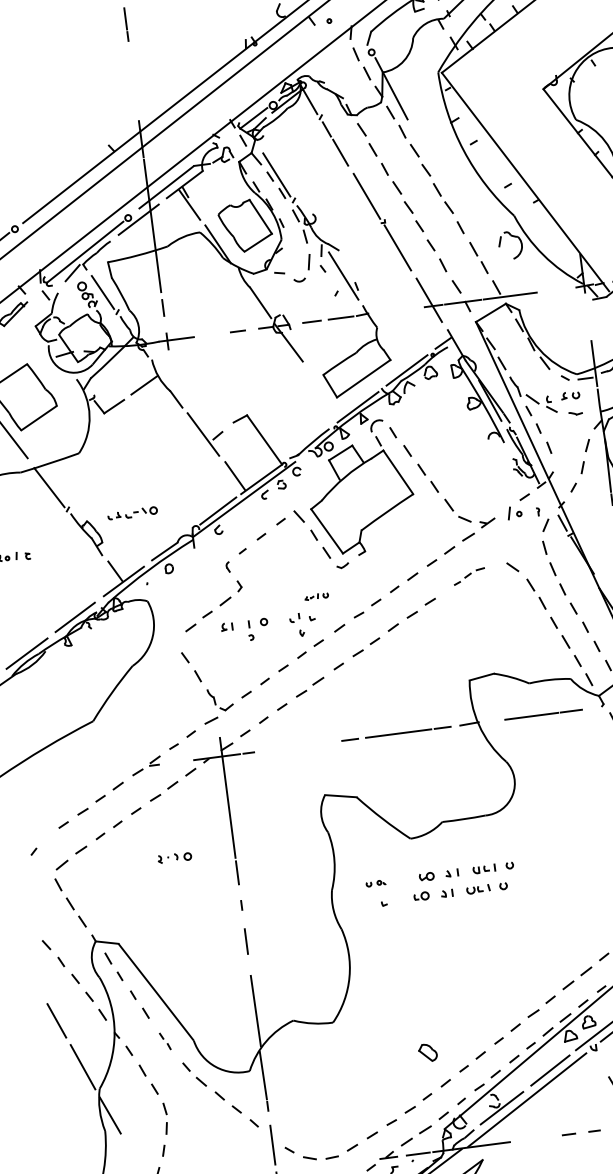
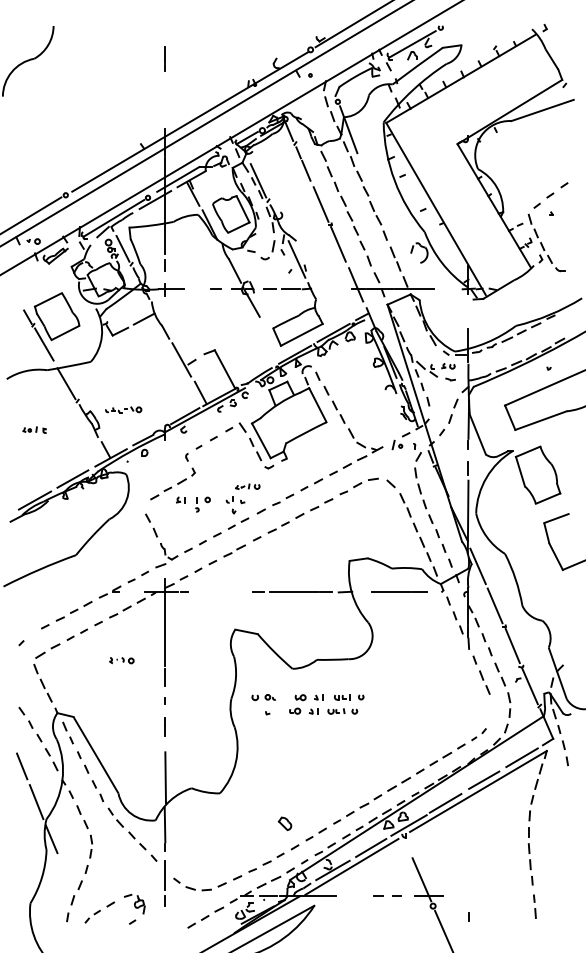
part: (468, 576) -> (358, 486), size x1.67
part: (316, 596) -> (247, 486), size x1.43
part: (375, 883) -> (263, 697), size x1.67
part: (164, 1041) -> (97, 791), size x1.67

